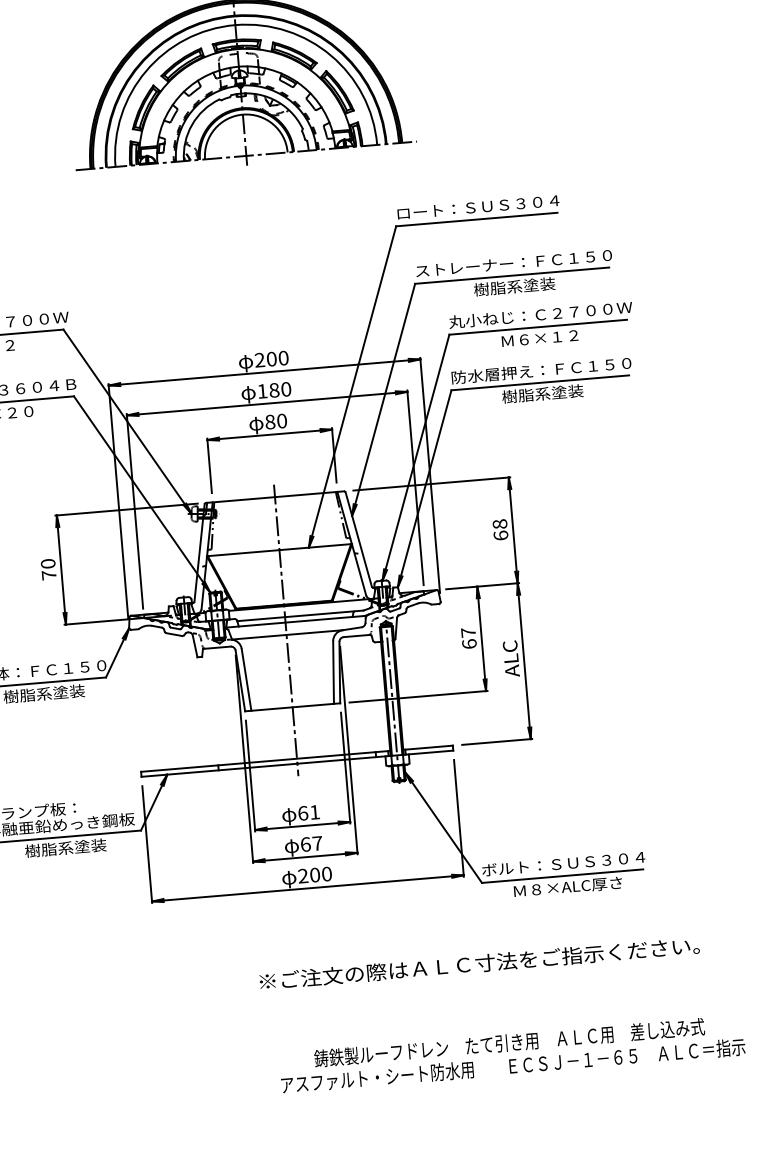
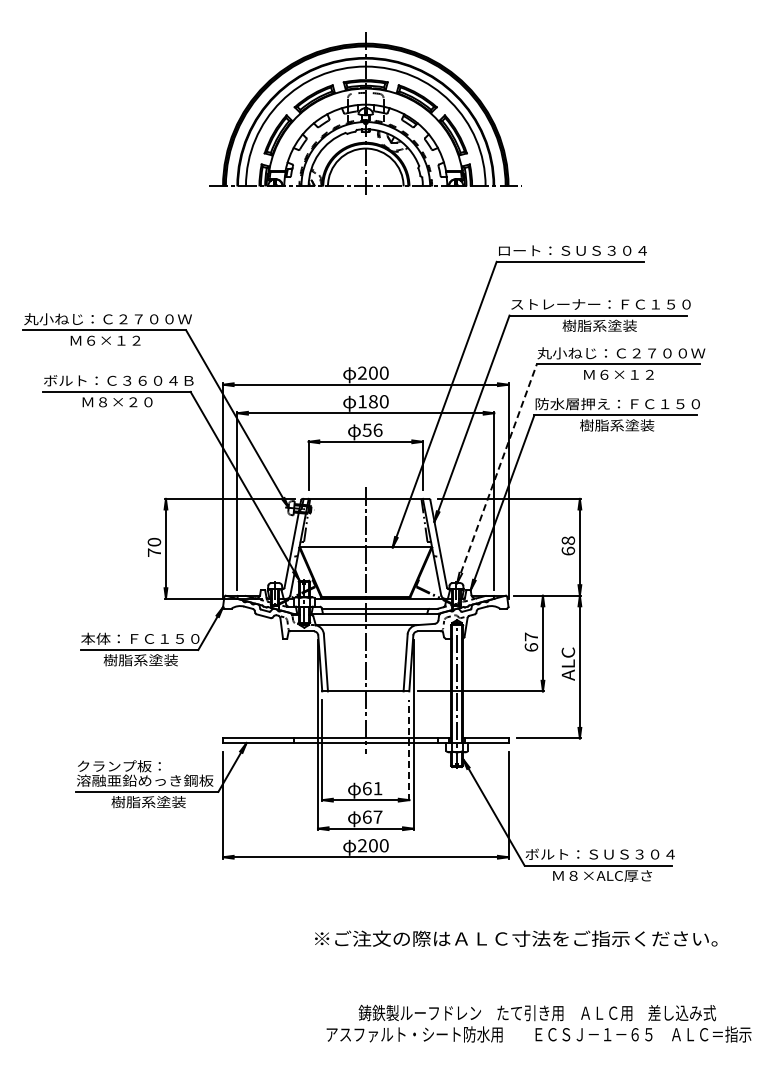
text: (275, 420) -> (372, 429), 80 -> 56
line: (416, 457) -> (497, 473), solid -> dashed
line: (345, 767) -> (409, 750), solid -> dashed

